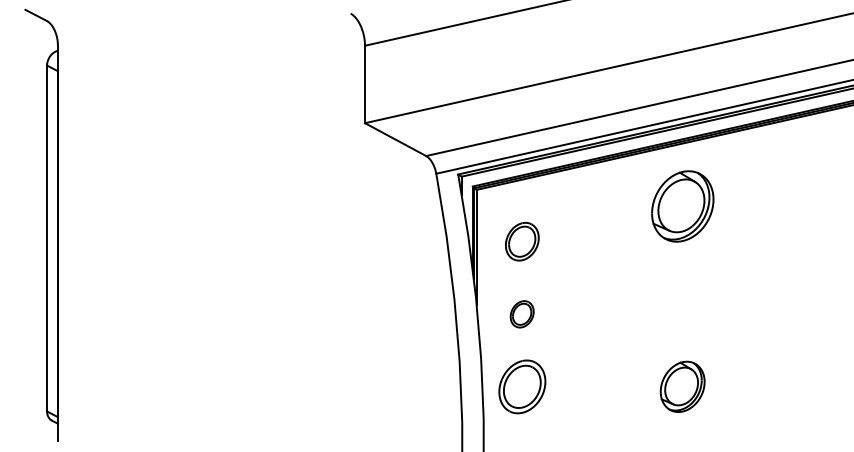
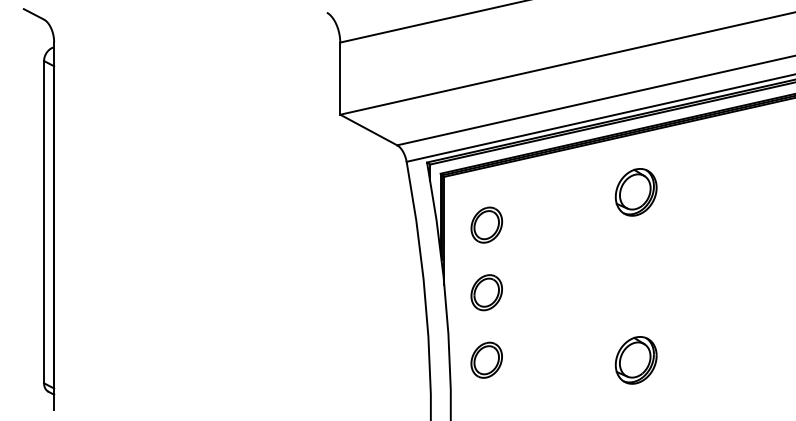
part: (681, 206) -> (635, 192), size x0.71
part: (521, 314) -> (486, 292), size x1.43
part: (521, 385) -> (486, 359), size x0.71

